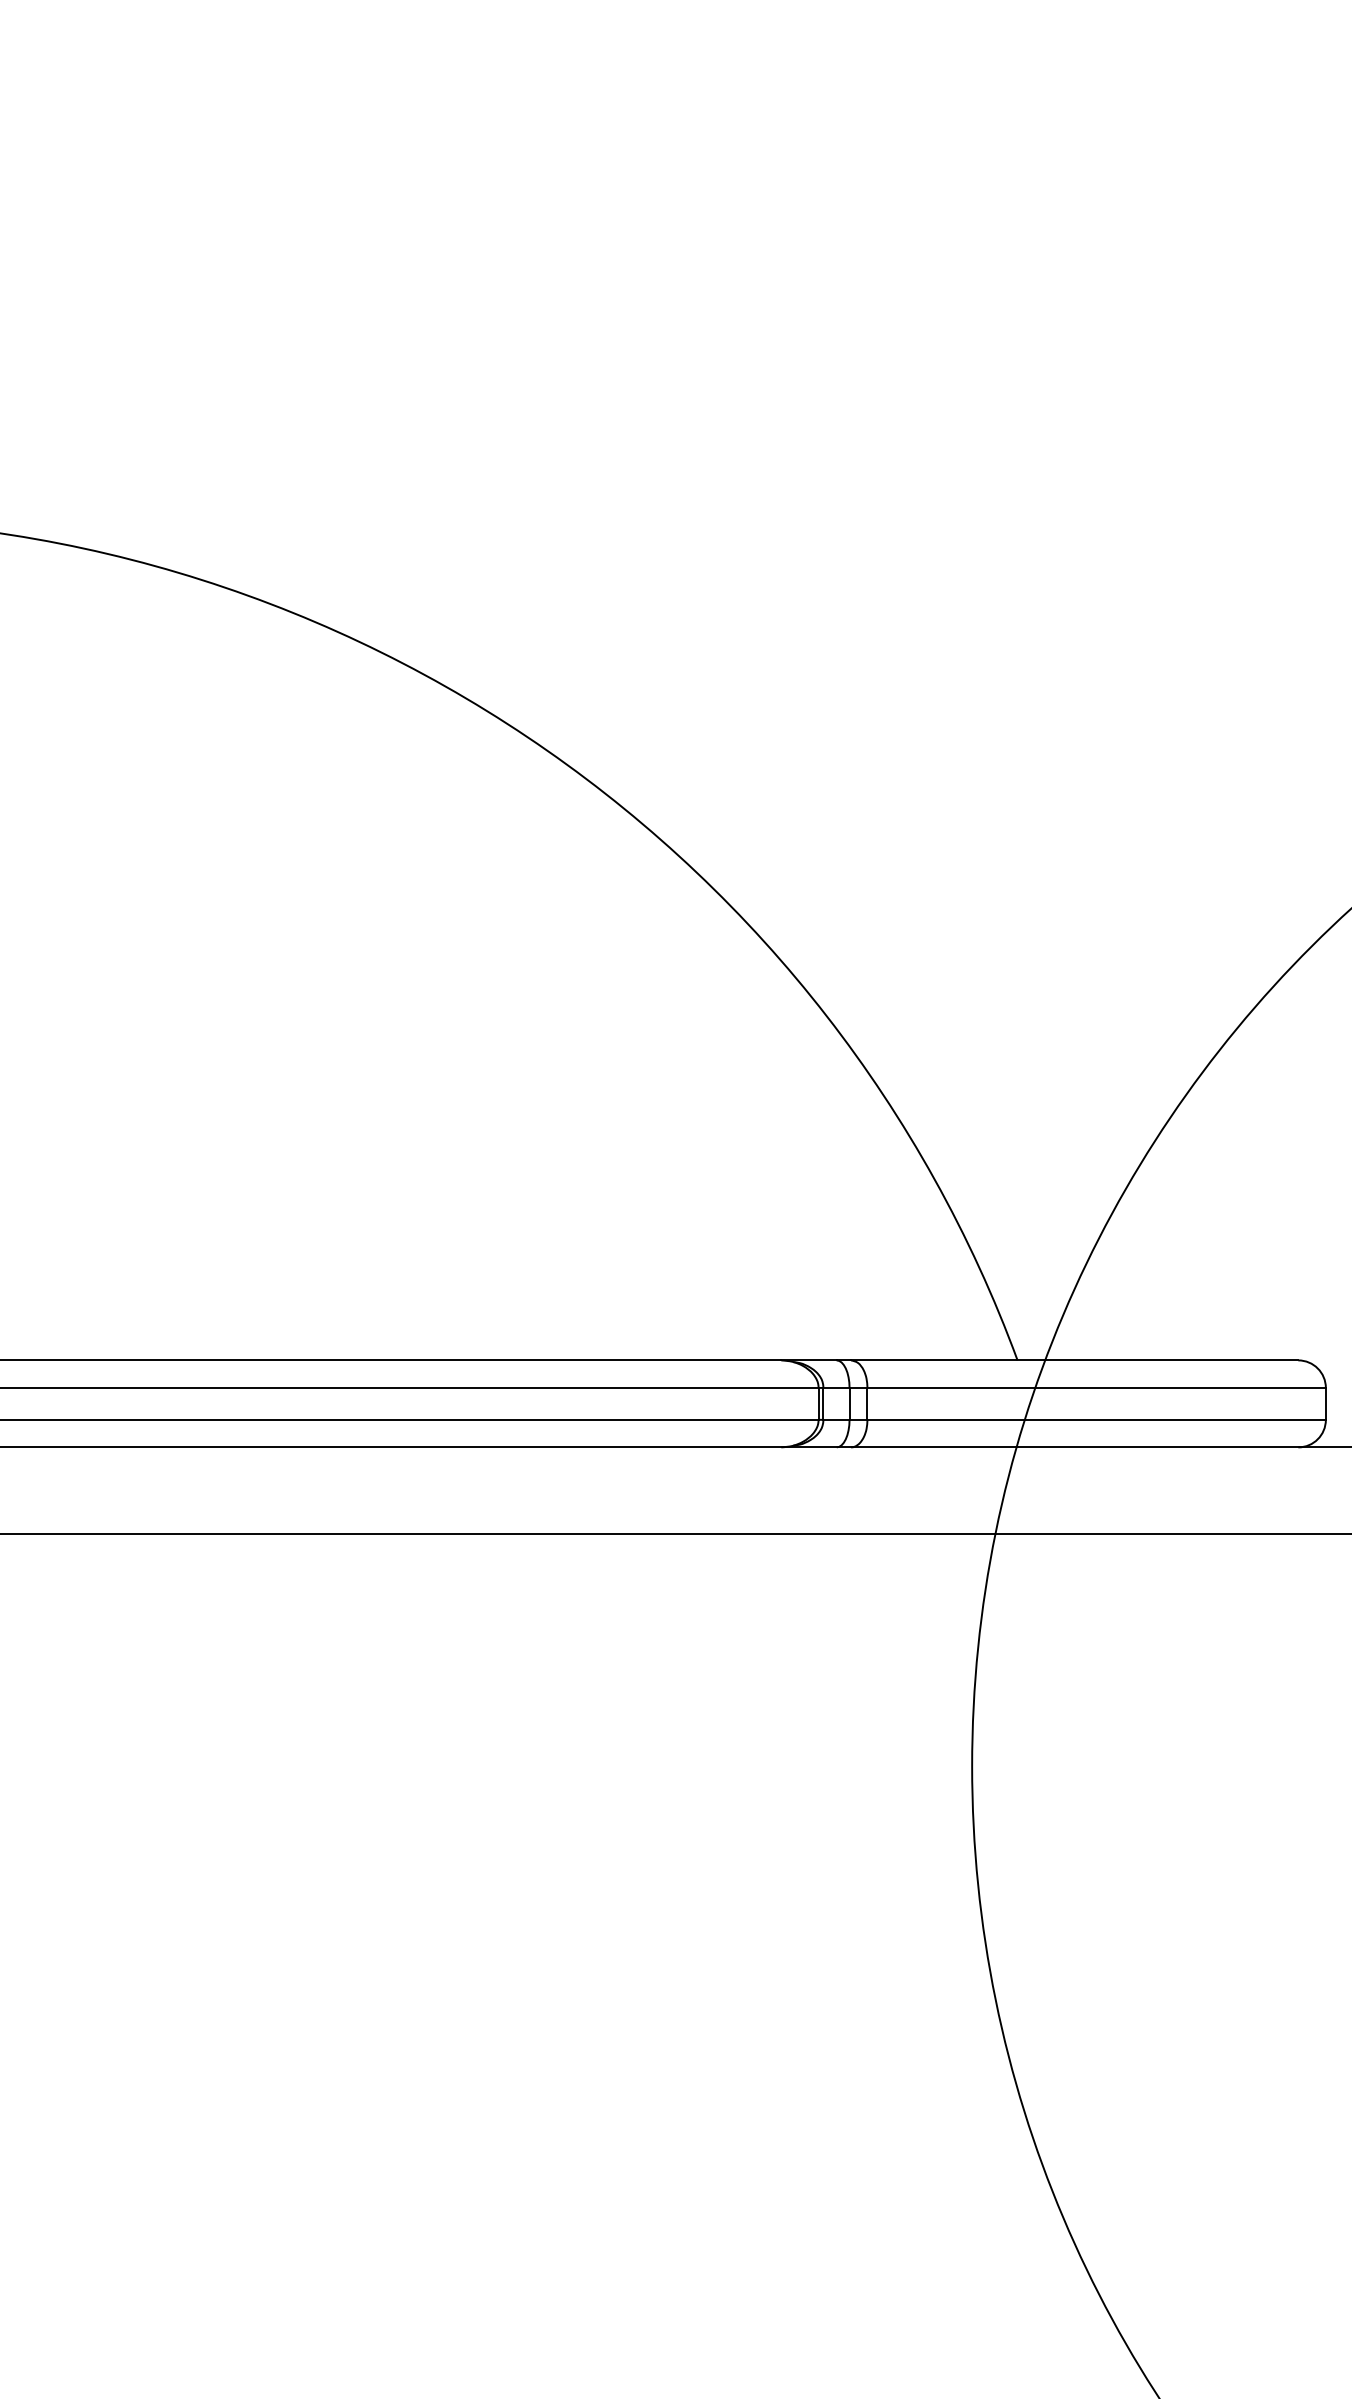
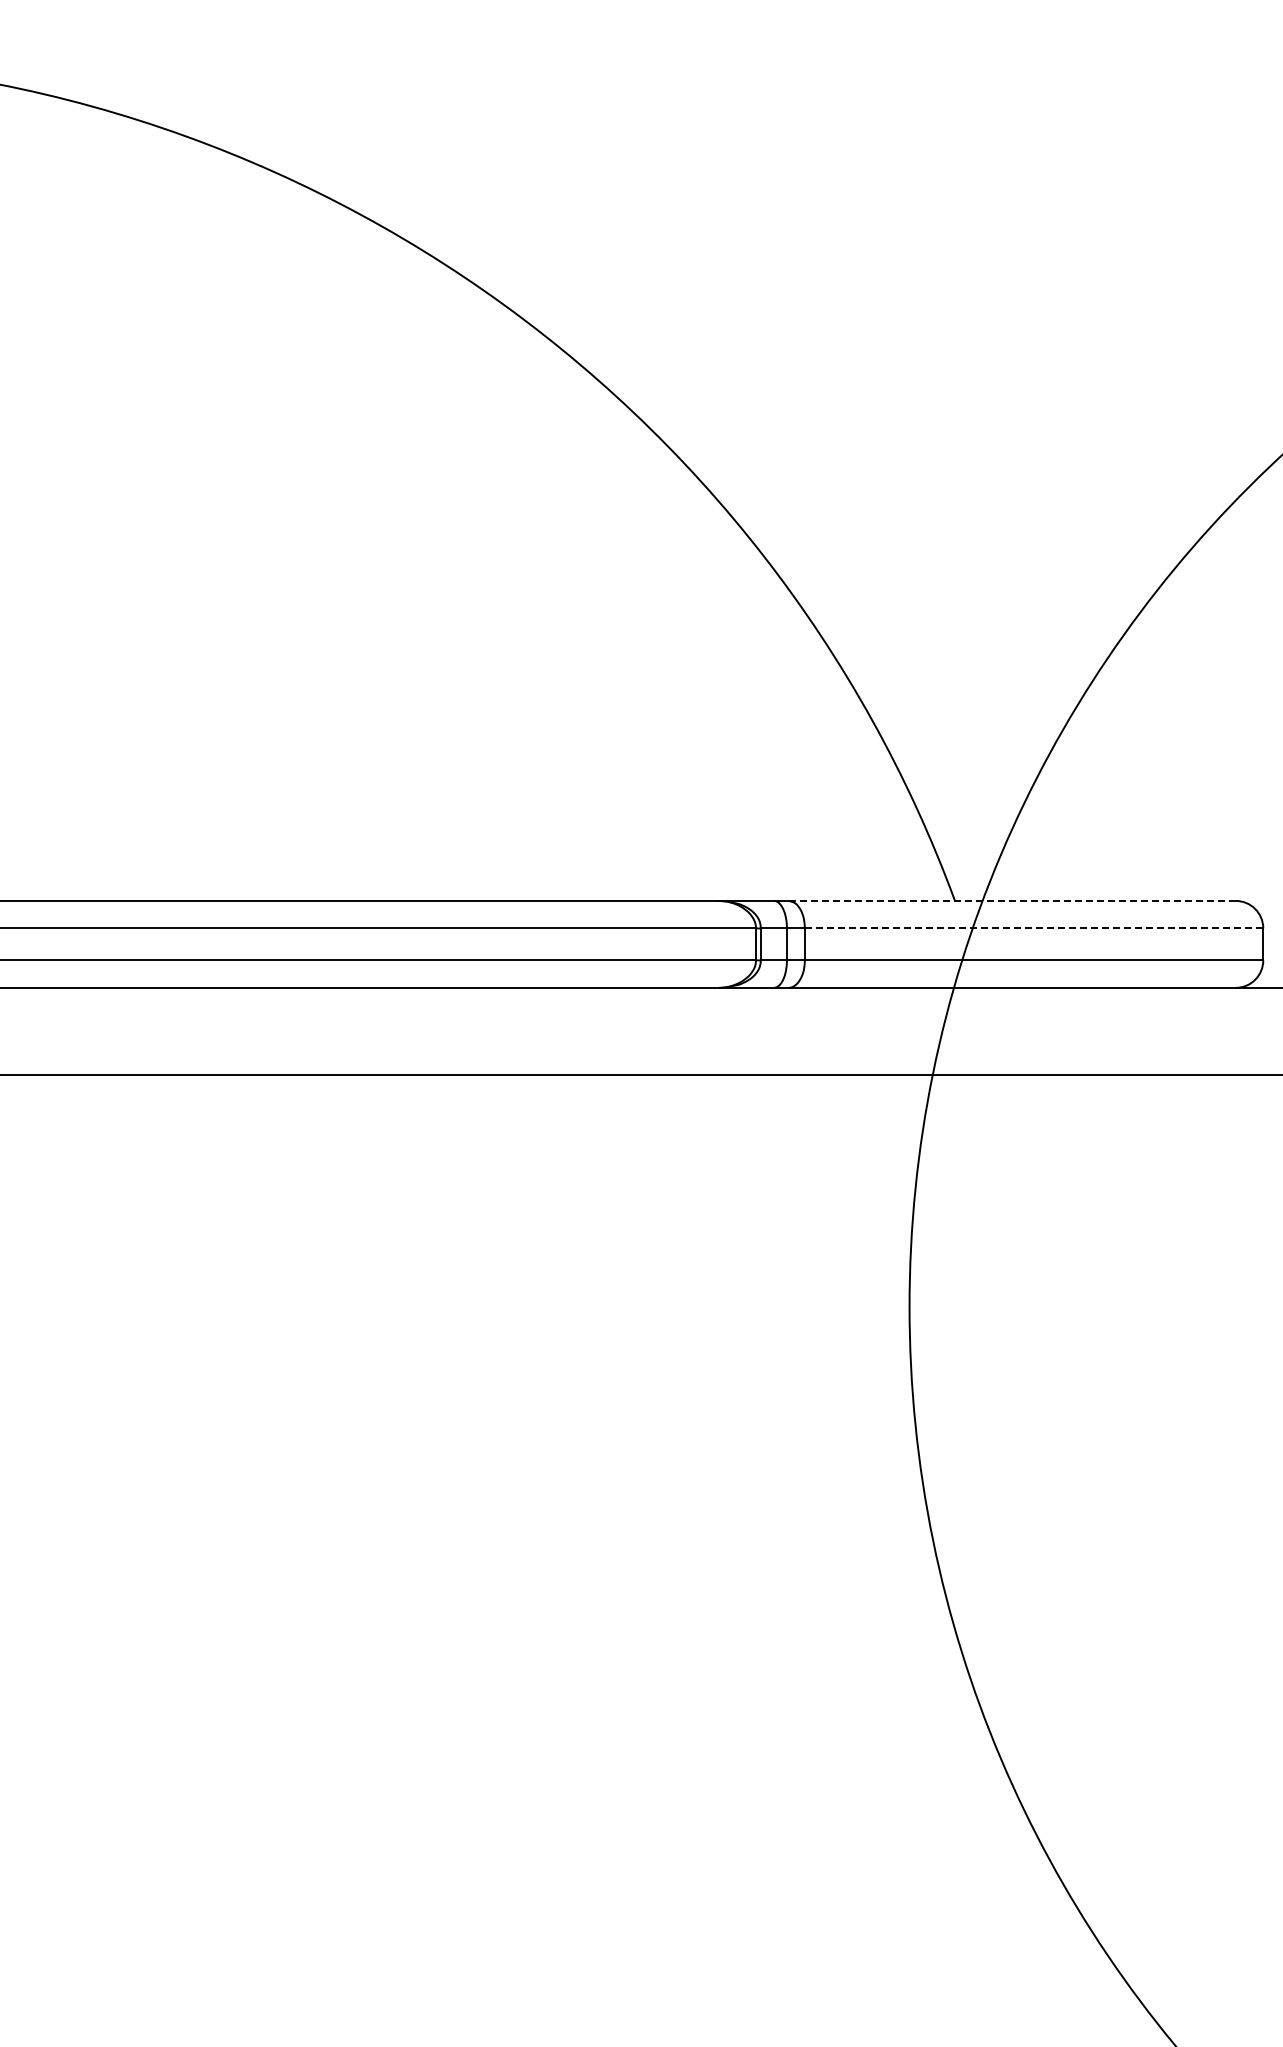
line: (1074, 1360) -> (1011, 901), solid -> dashed
line: (1097, 1387) -> (1034, 928), solid -> dashed

